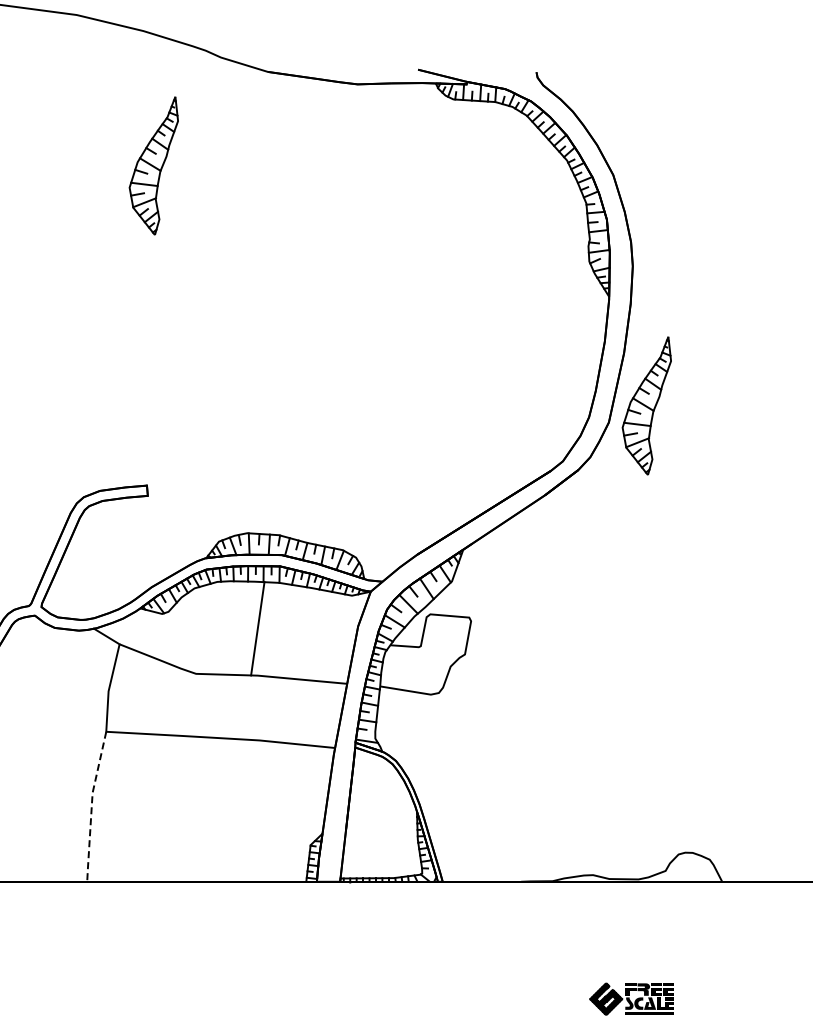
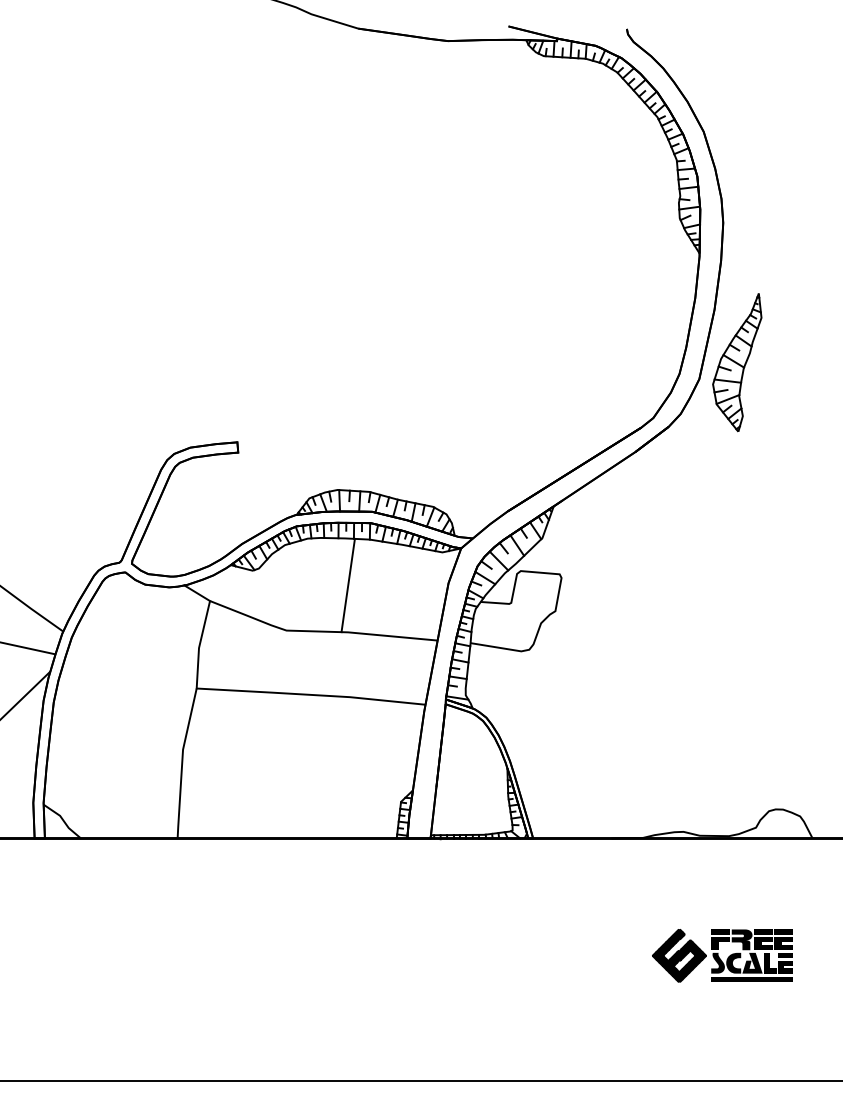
part: (154, 165) -> (244, 122), removed
line: (92, 806) -> (182, 763), dashed -> solid
part: (632, 998) -> (722, 955), size x1.67

